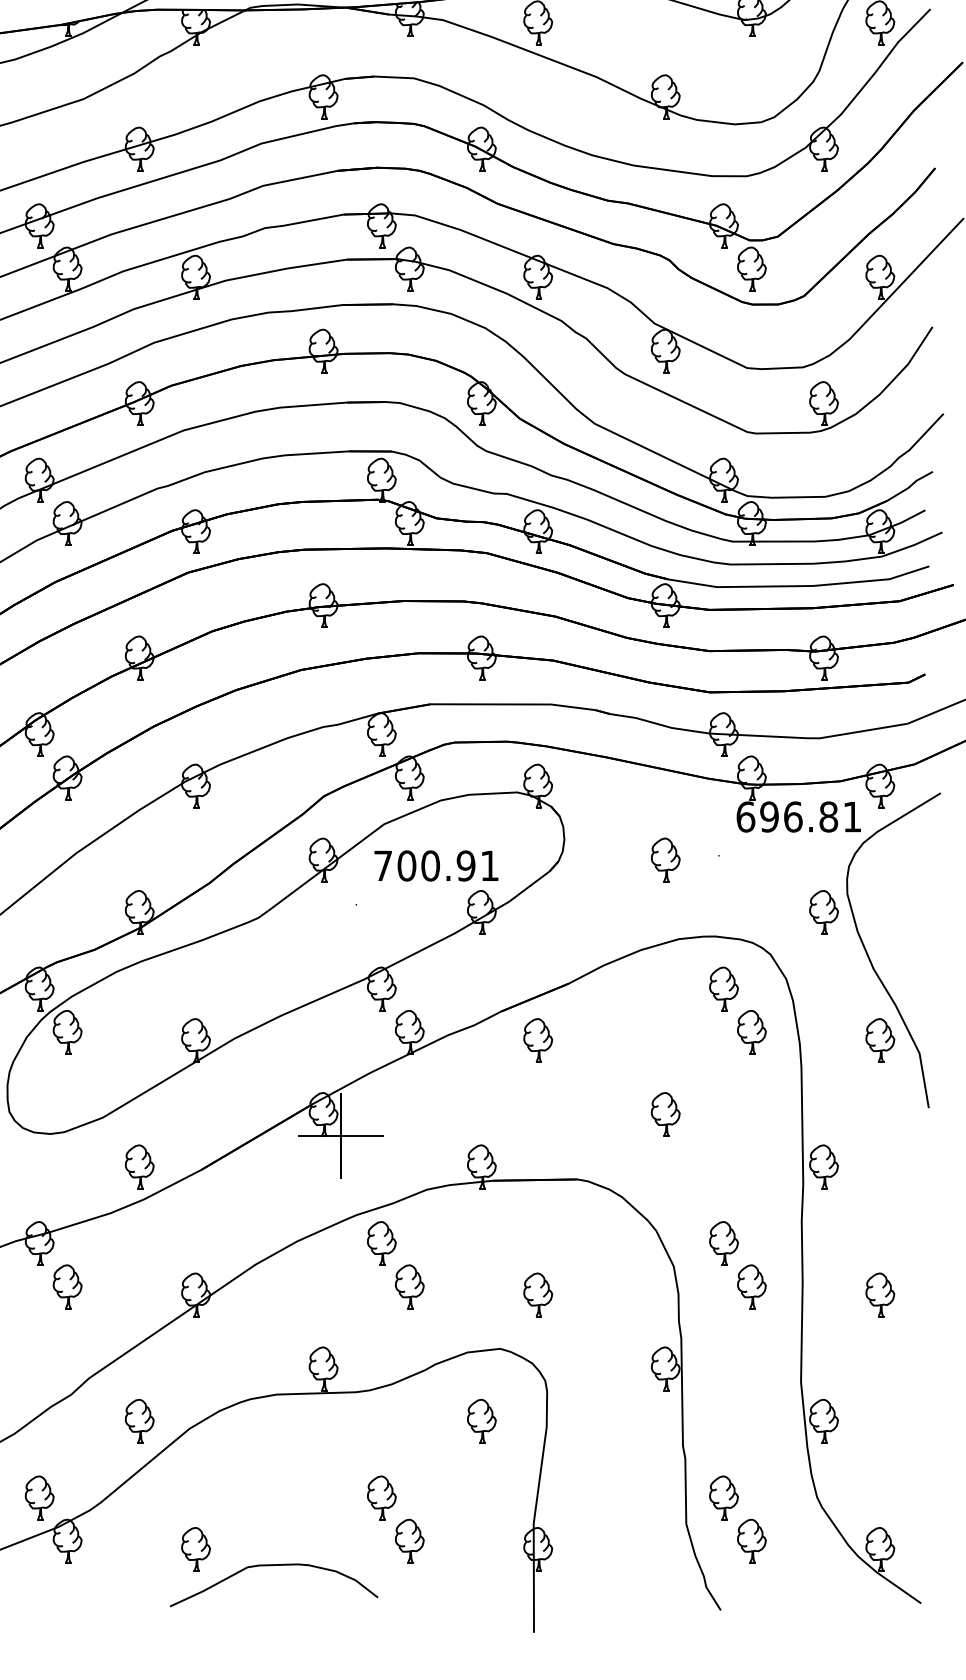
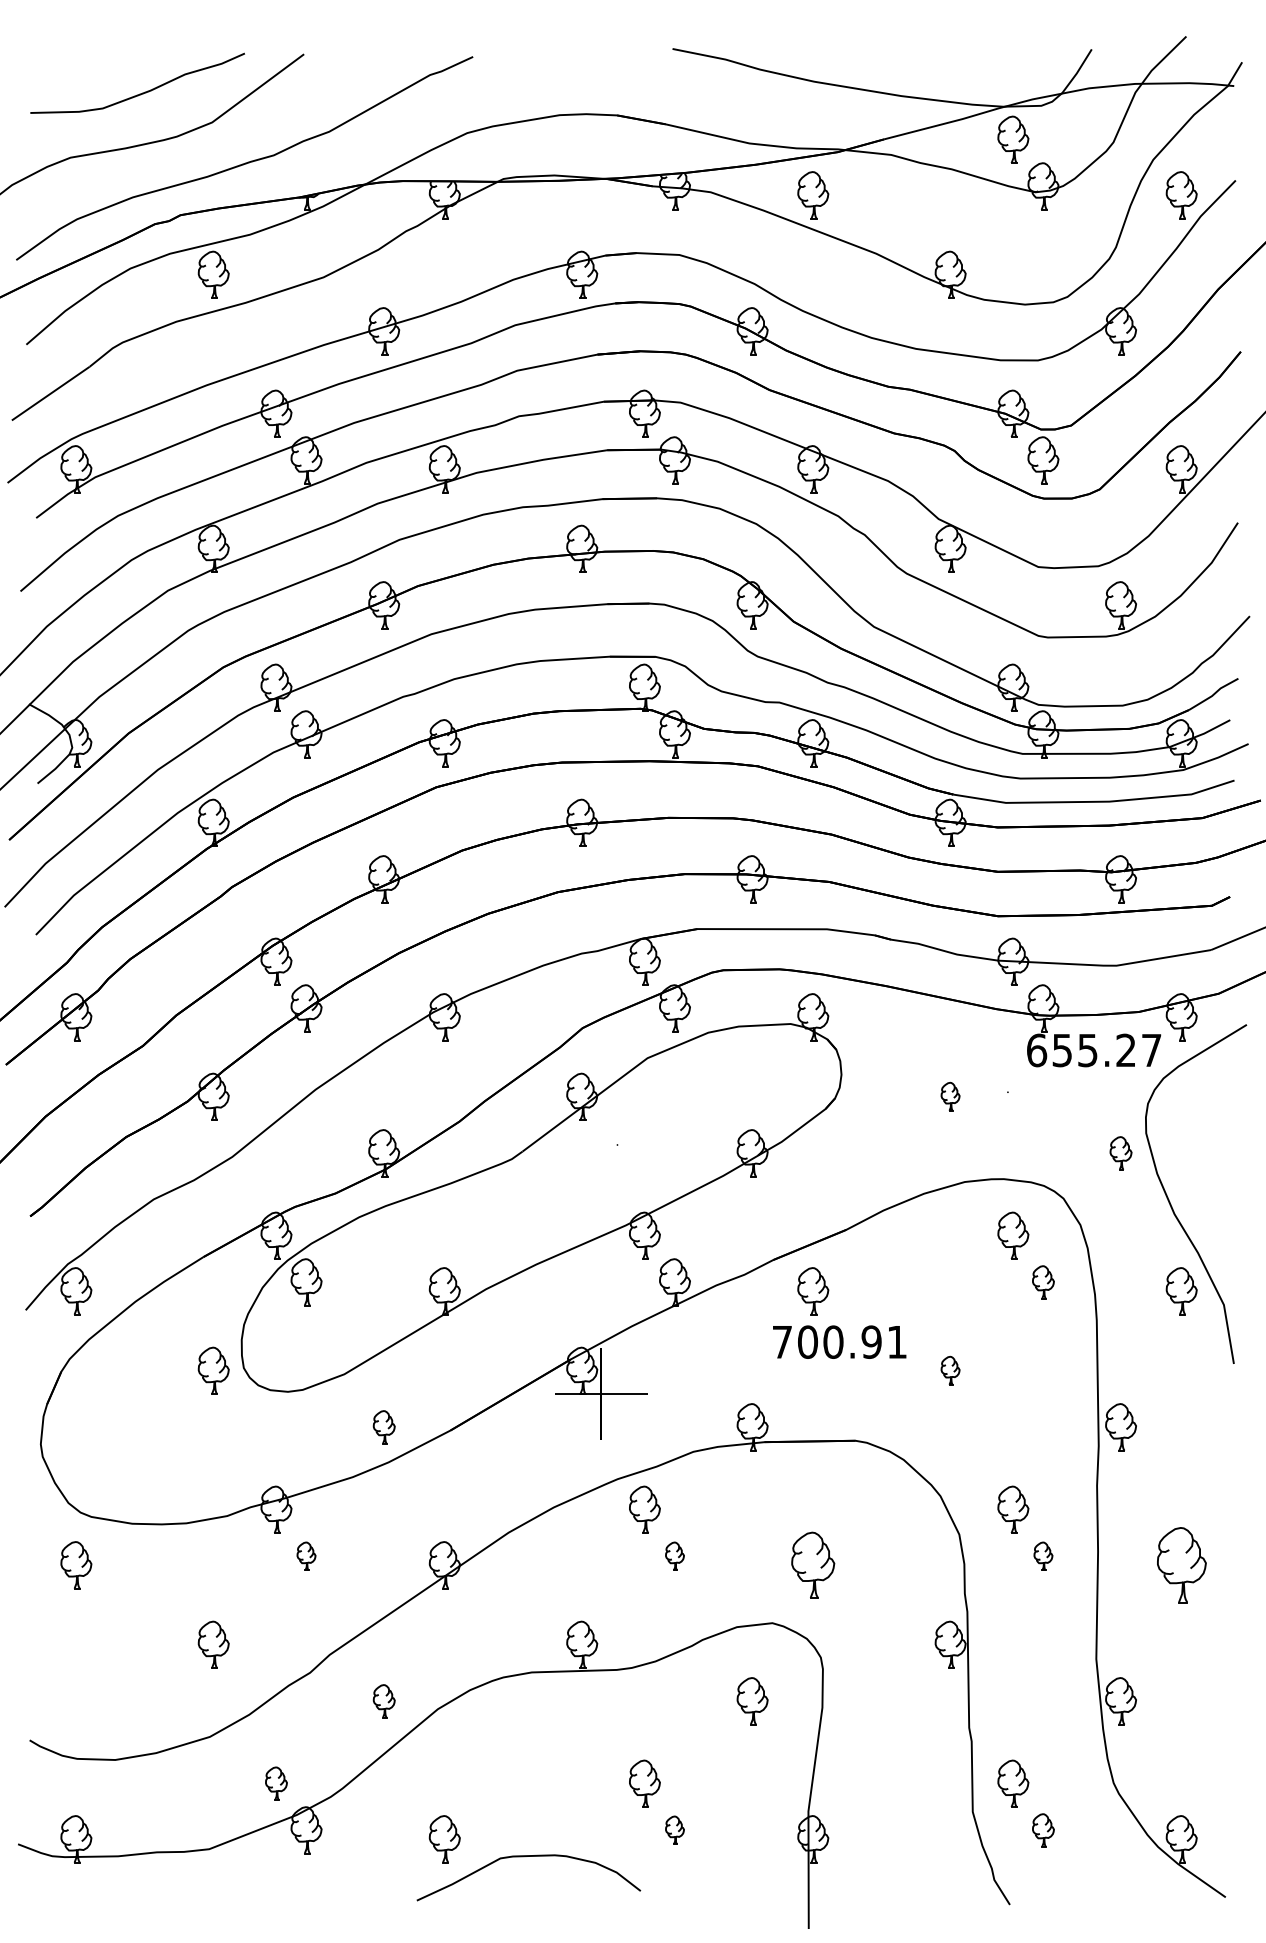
text: (810, 817) -> (1106, 1050), 696.81 -> 655.27
part: (665, 859) -> (950, 1096), size x0.6
text: (436, 865) -> (839, 1341), moved
part: (823, 912) -> (1120, 1153), size x0.7
part: (751, 1032) -> (1043, 1282), size x0.7
part: (665, 1114) -> (950, 1370), size x0.6
part: (140, 1167) -> (384, 1427), size x0.7
part: (67, 1286) -> (306, 1556), size x0.6
part: (409, 1286) -> (674, 1556), size x0.6
part: (751, 1286) -> (1043, 1556), size x0.6
part: (538, 1295) -> (813, 1565), size x1.4
part: (880, 1295) -> (1181, 1565), size x1.6
part: (140, 1421) -> (384, 1701), size x0.7
part: (39, 1497) -> (276, 1783), size x0.7
part: (409, 1541) -> (674, 1830), size x0.6
part: (751, 1541) -> (1043, 1830), size x0.7

